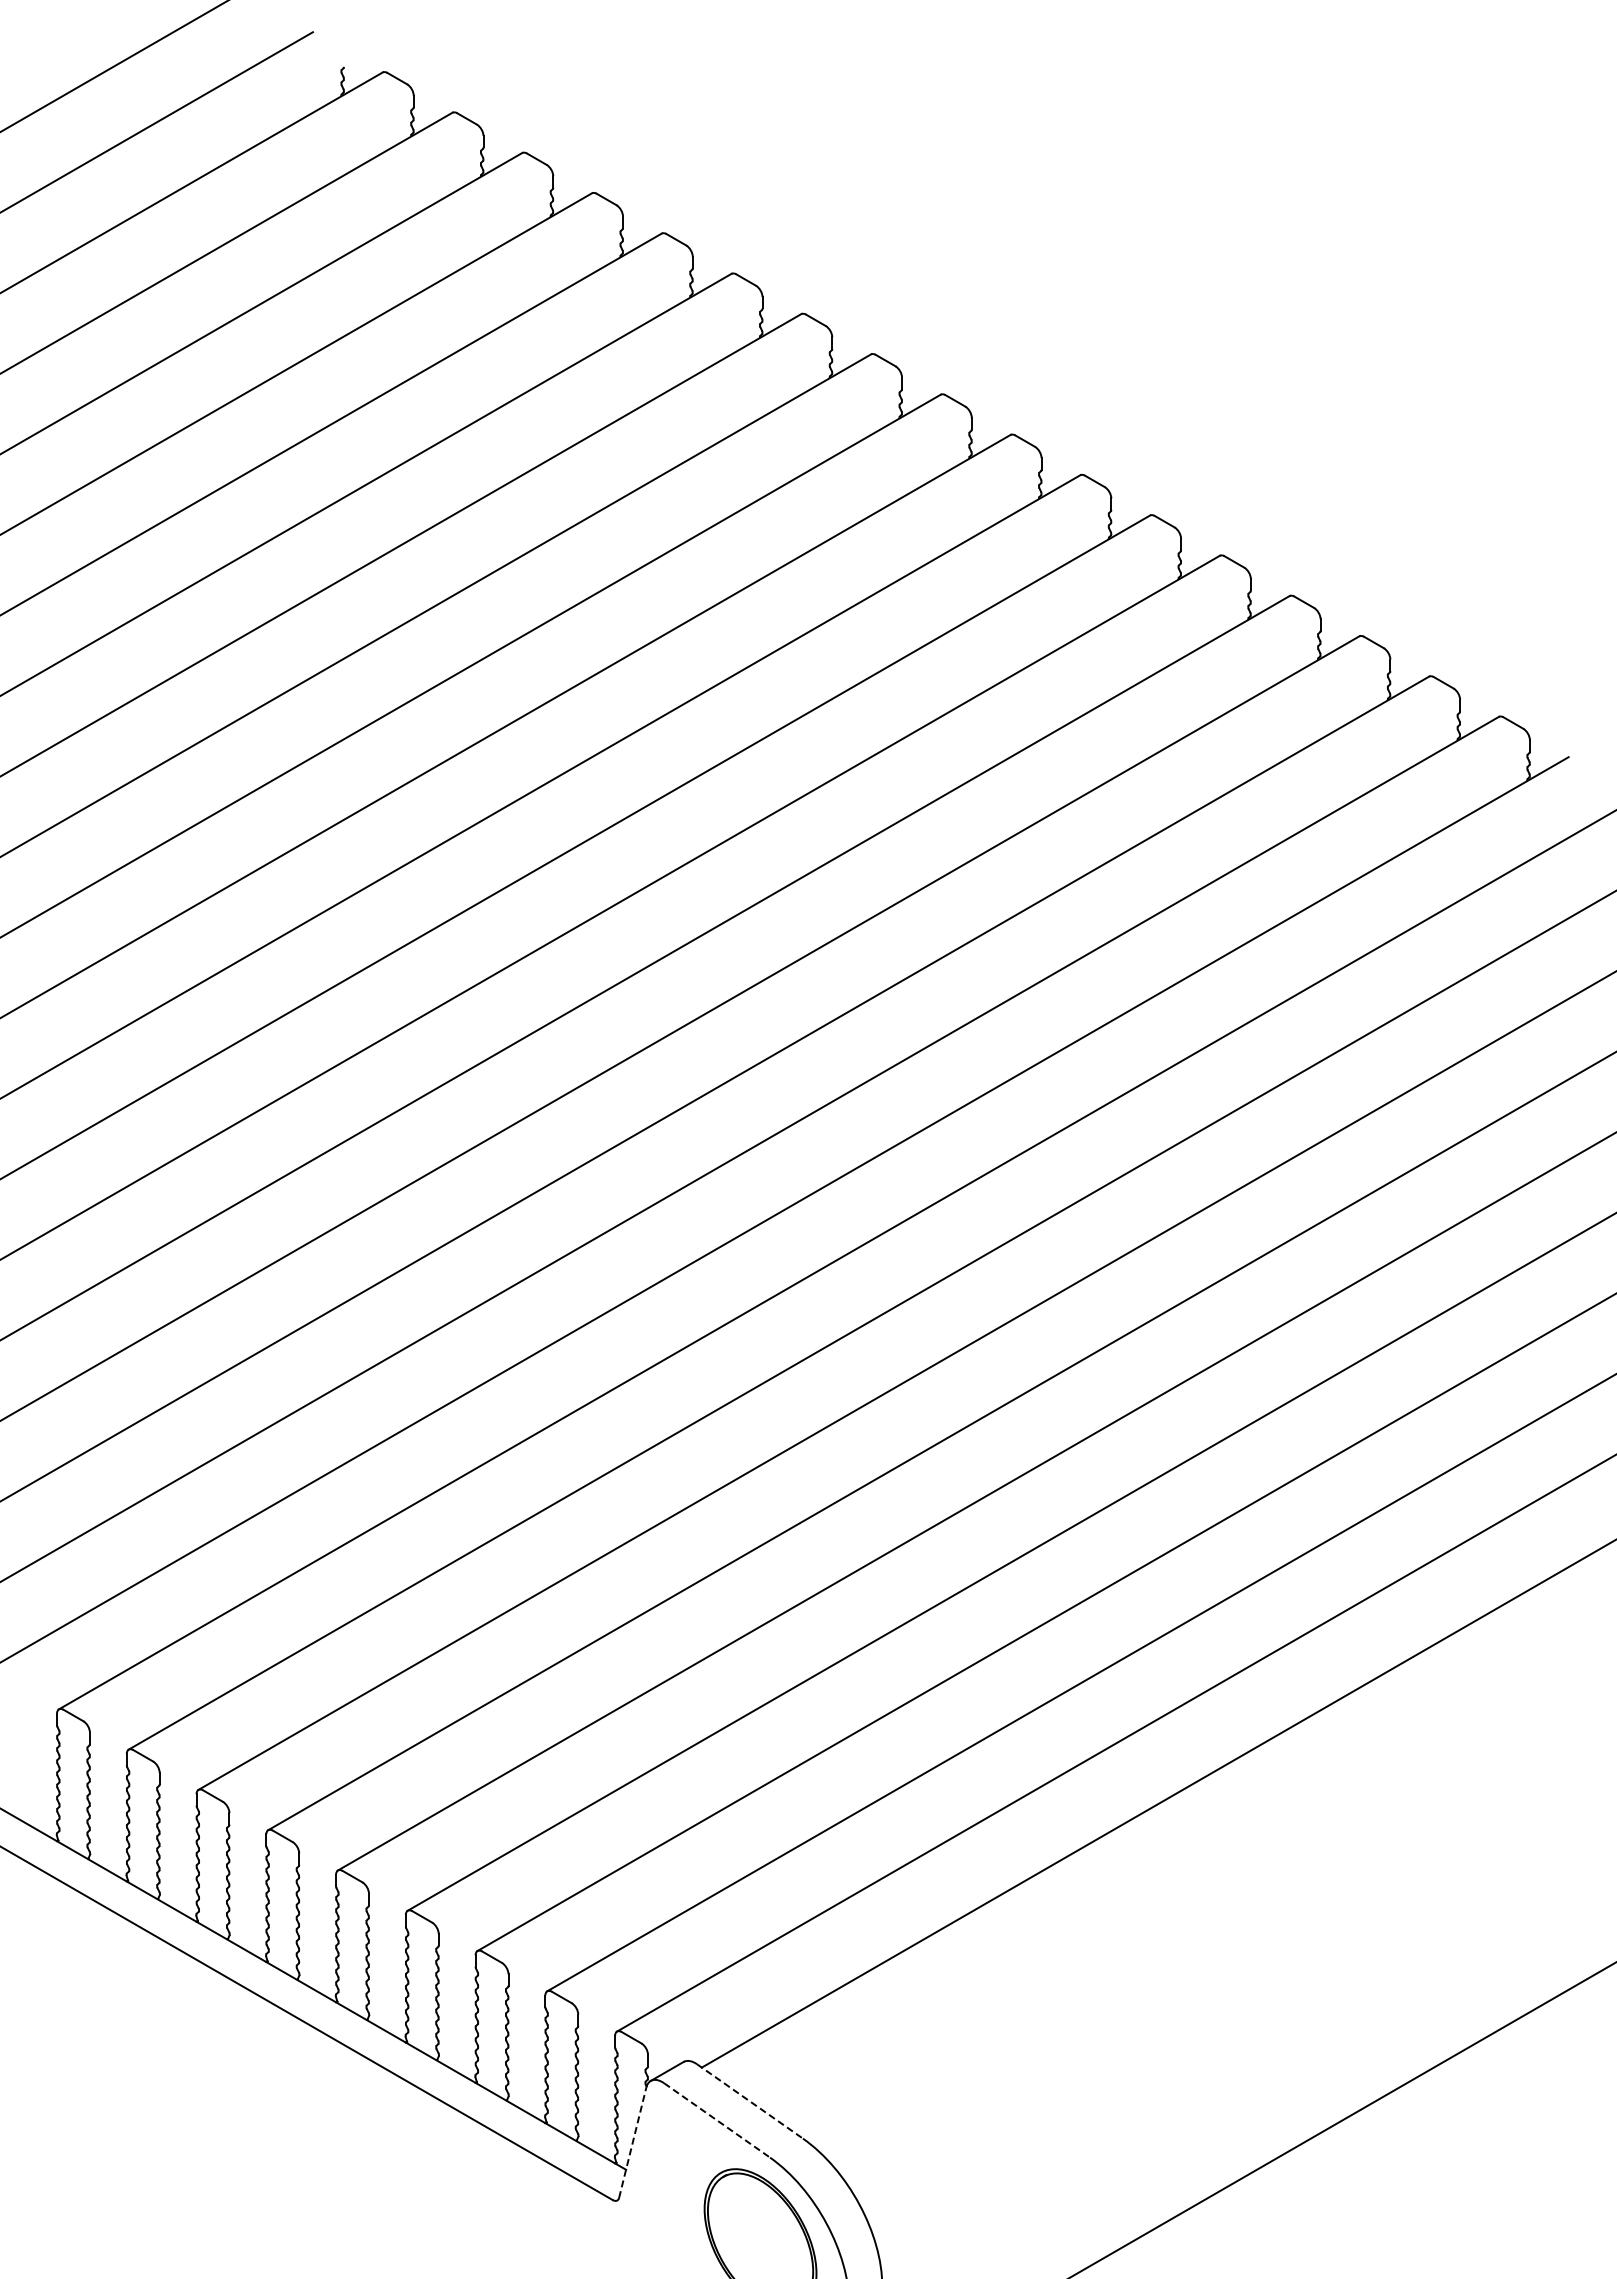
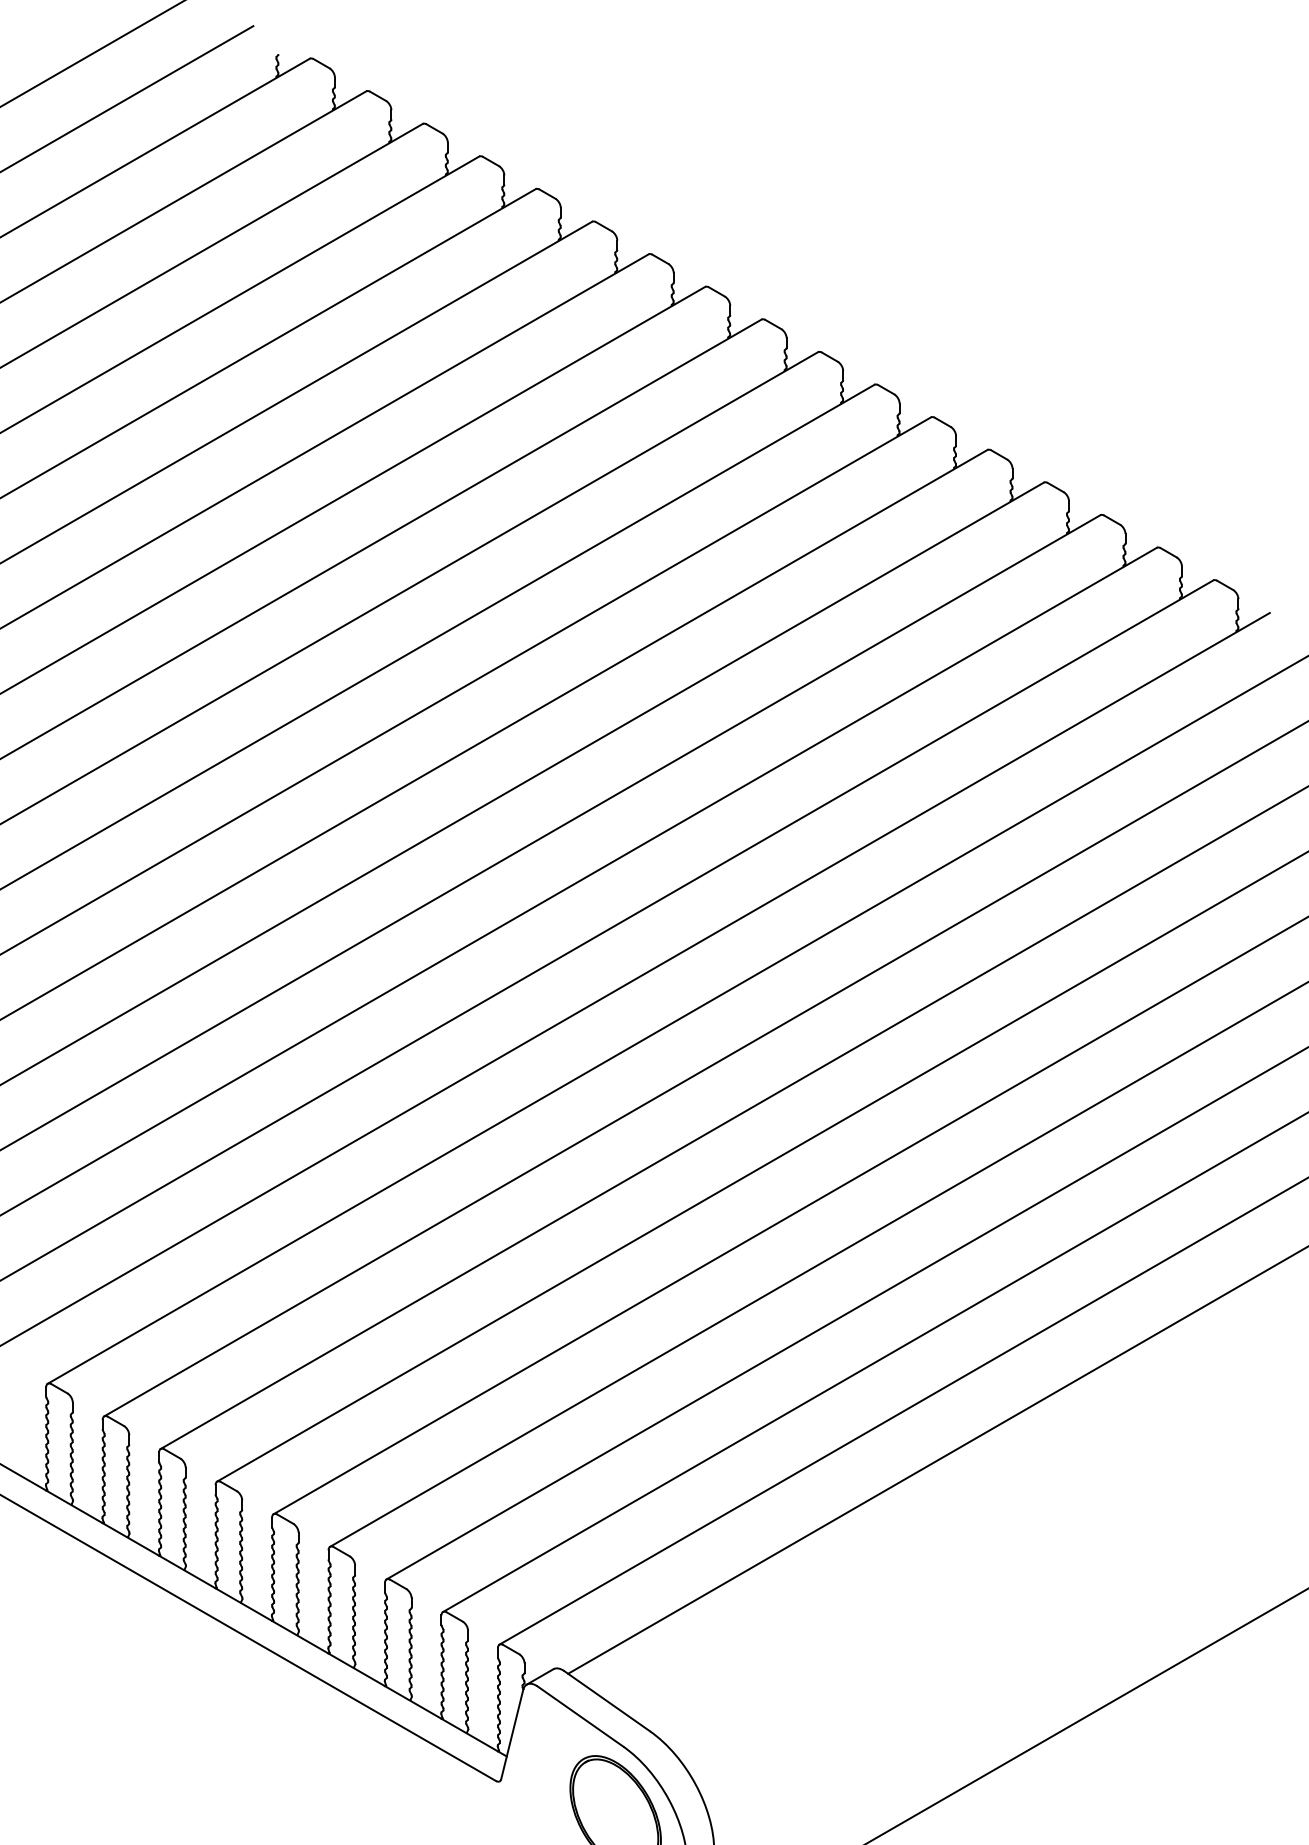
line: (750, 2101) -> (607, 1701), dashed -> solid
line: (717, 2120) -> (580, 1716), dashed -> solid
line: (632, 2142) -> (512, 1734), dashed -> solid

